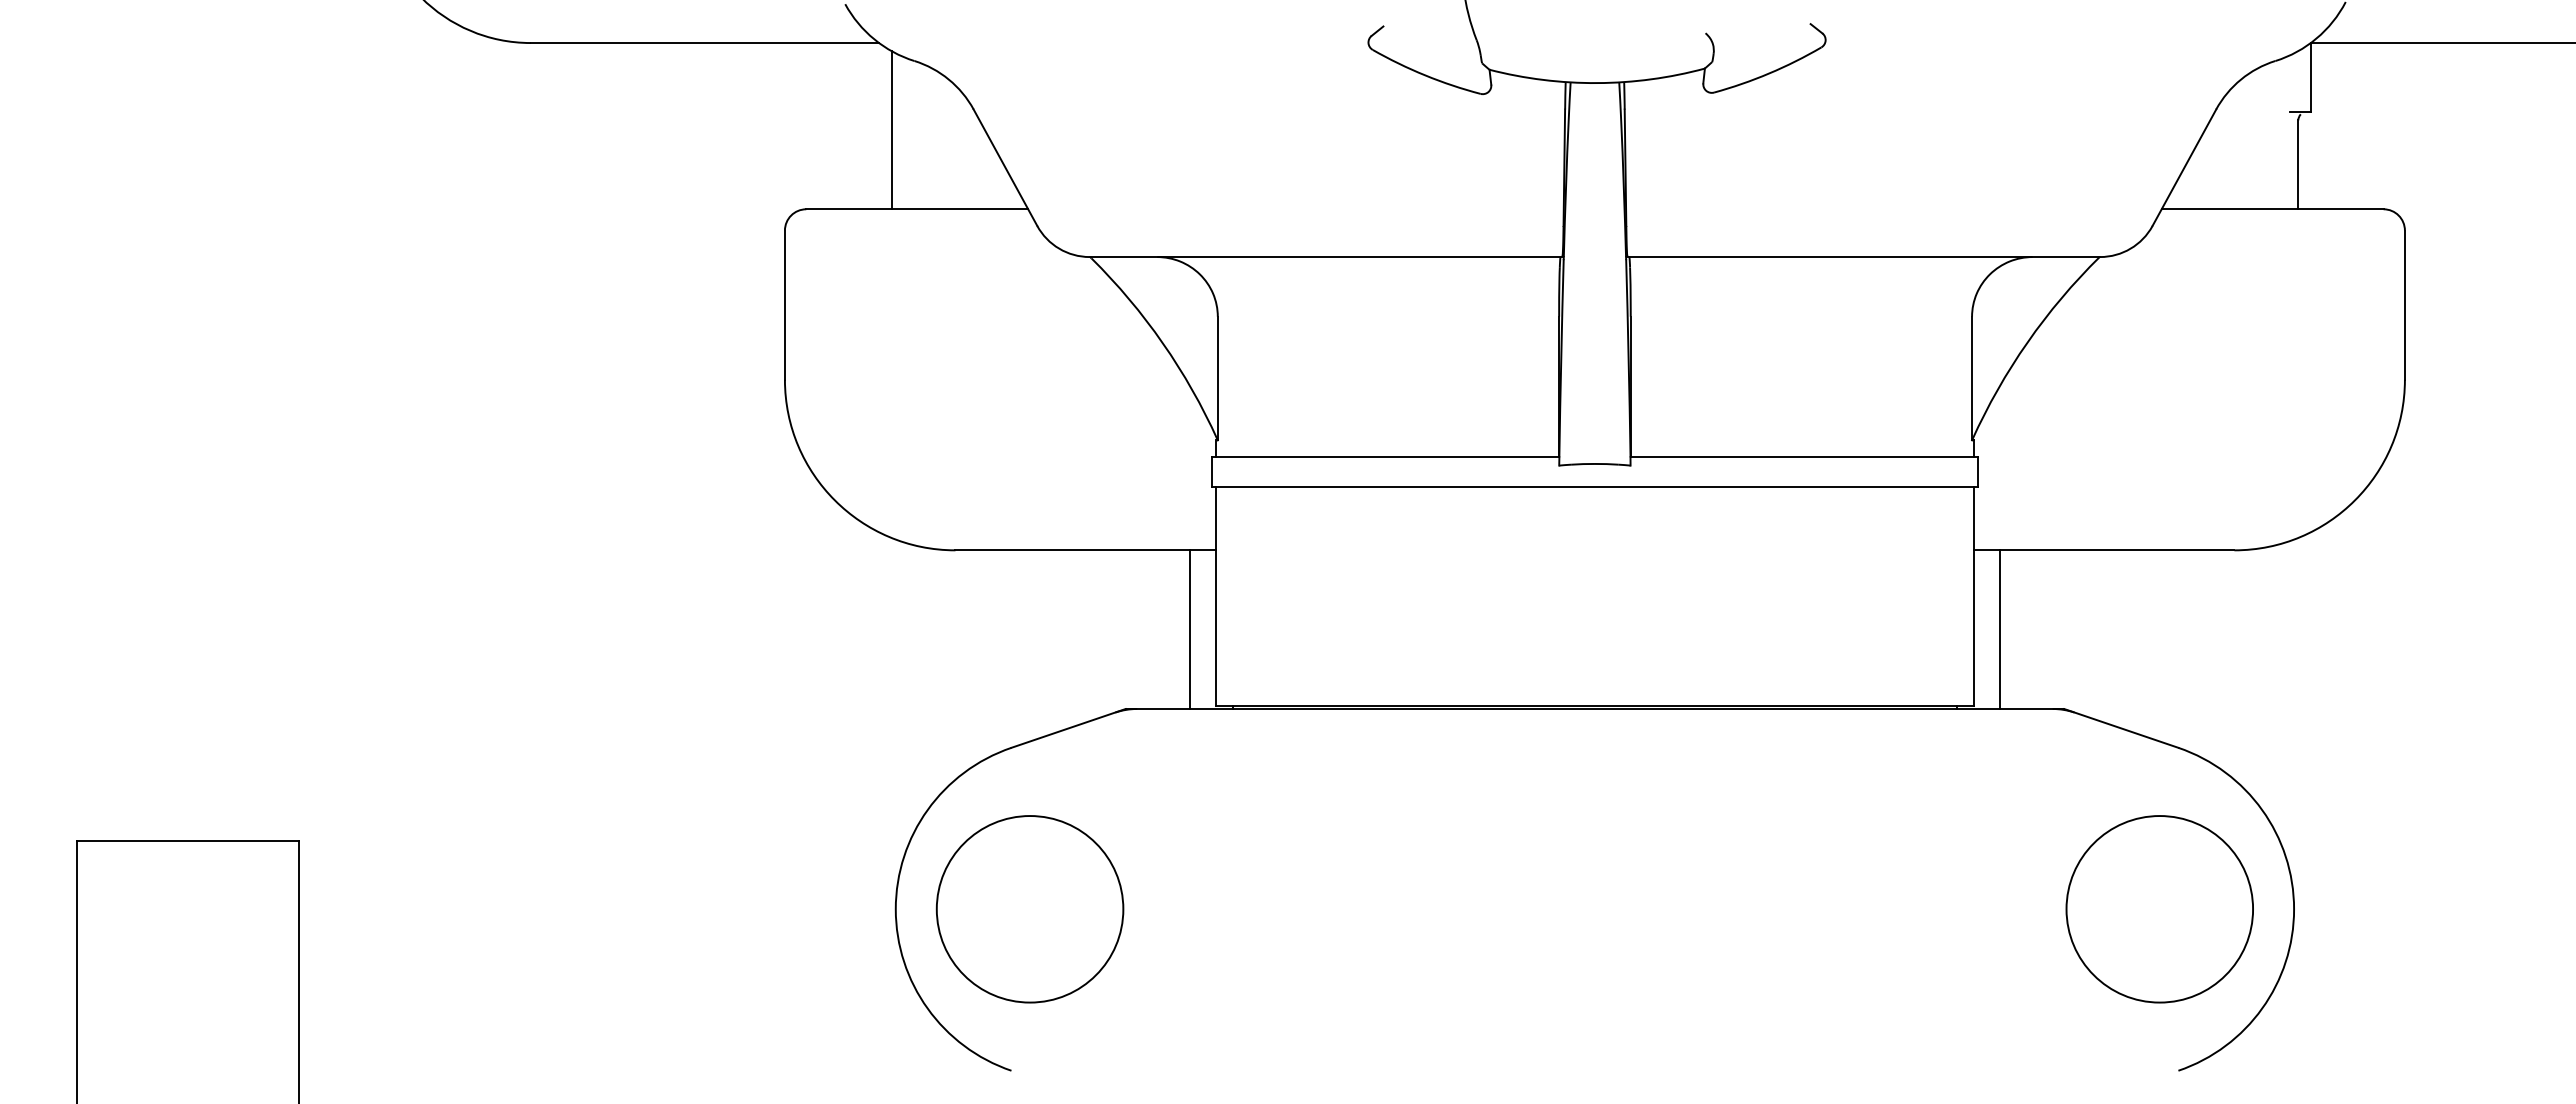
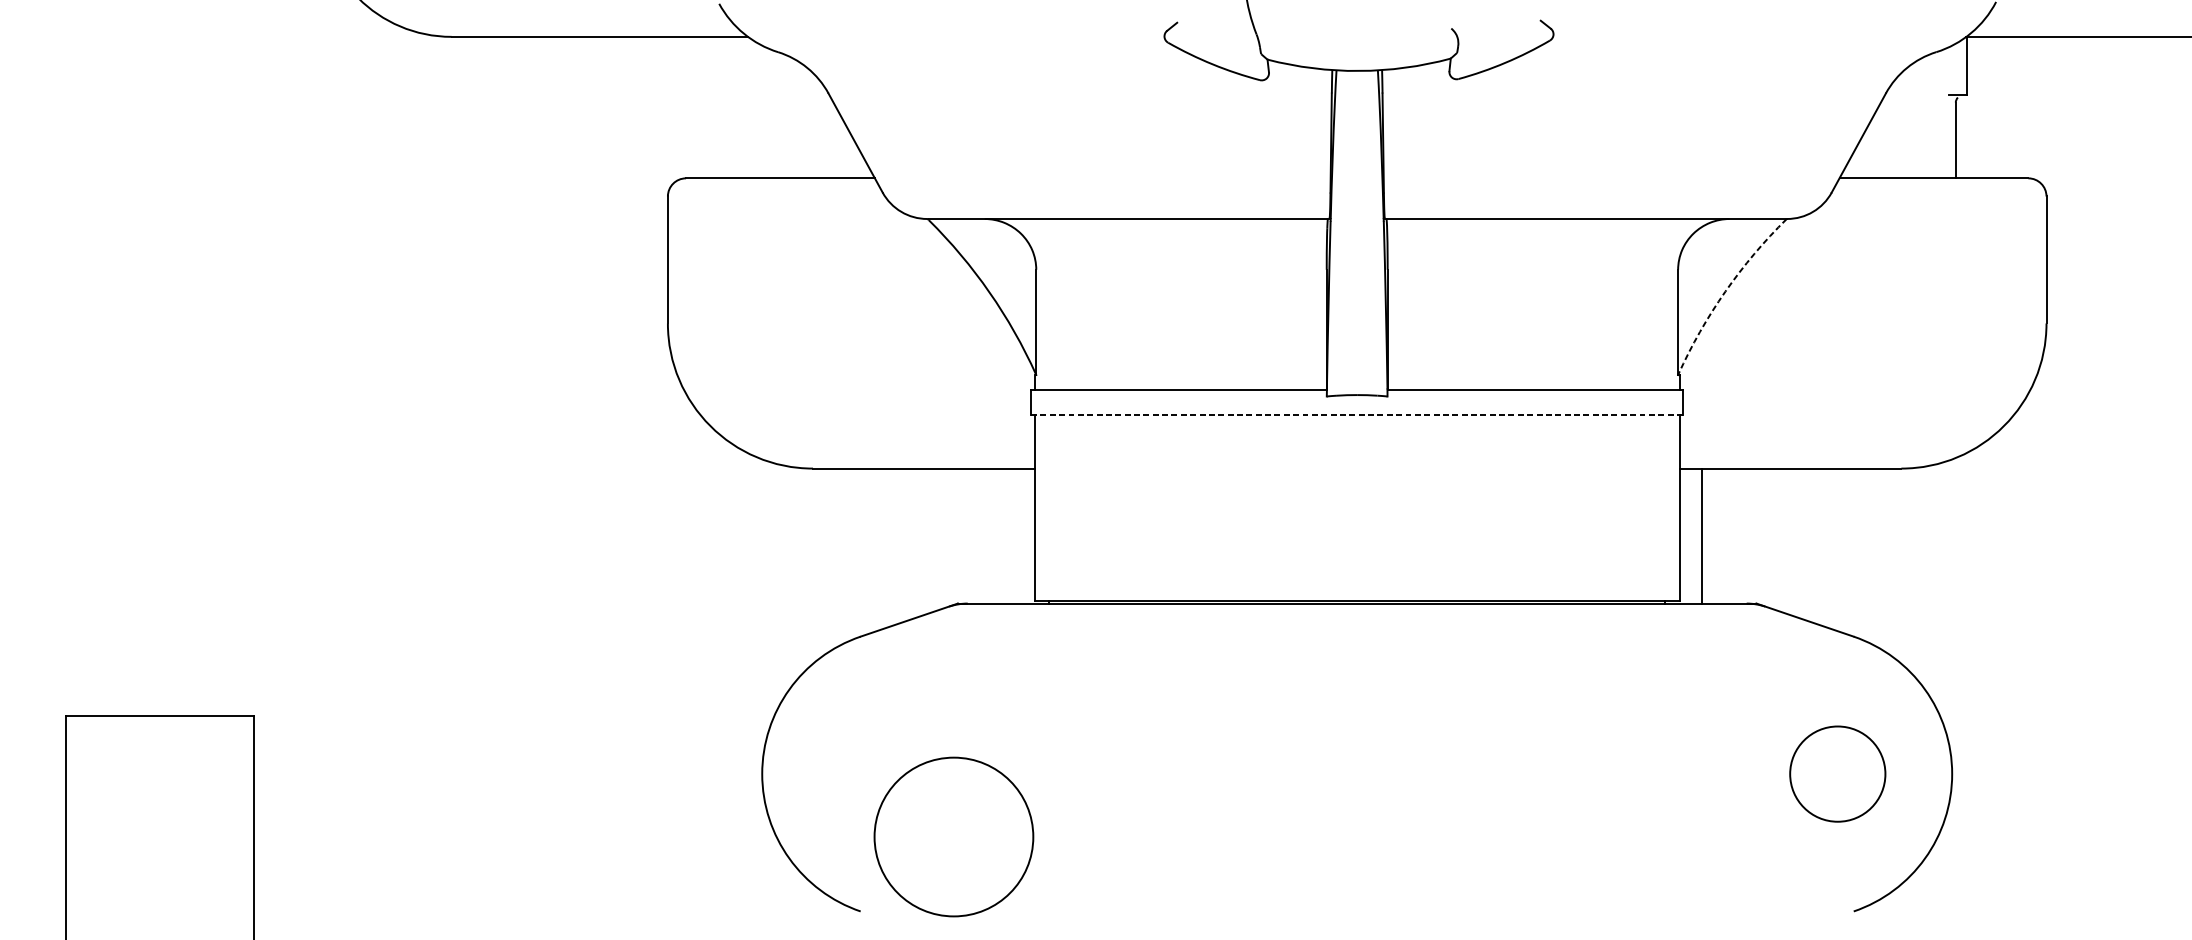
line: (891, 129) -> (758, 110), removed
arc: (2027, 342) -> (1725, 291), solid -> dashed
line: (1595, 487) -> (1357, 415), solid -> dashed
line: (1189, 629) -> (1012, 535), removed
circle: (1029, 909) -> (953, 837), moved
circle: (2159, 909) -> (1837, 774), size x0.6

